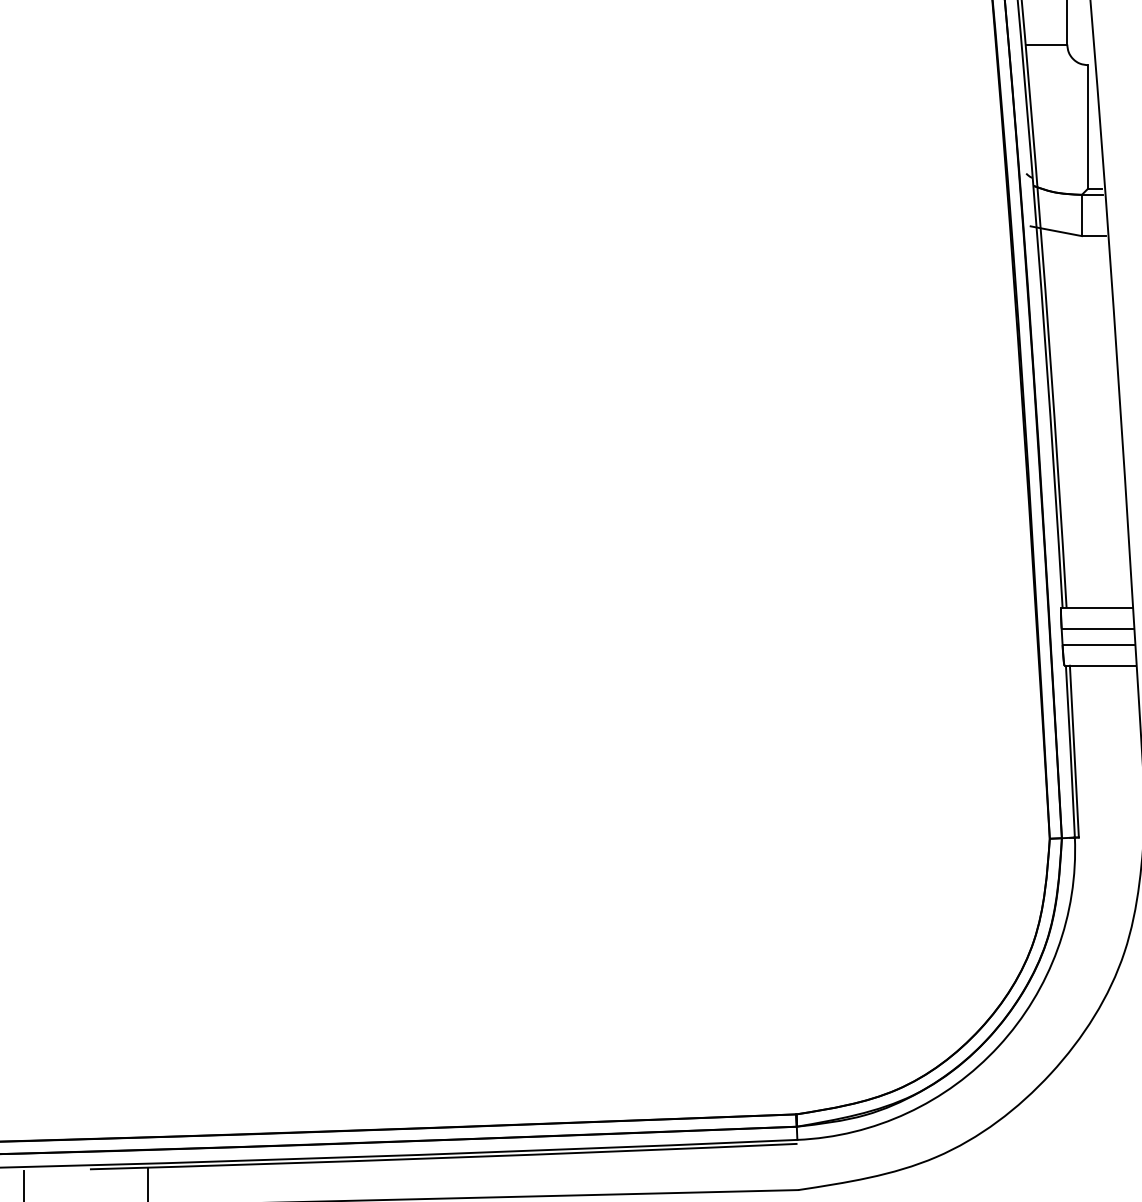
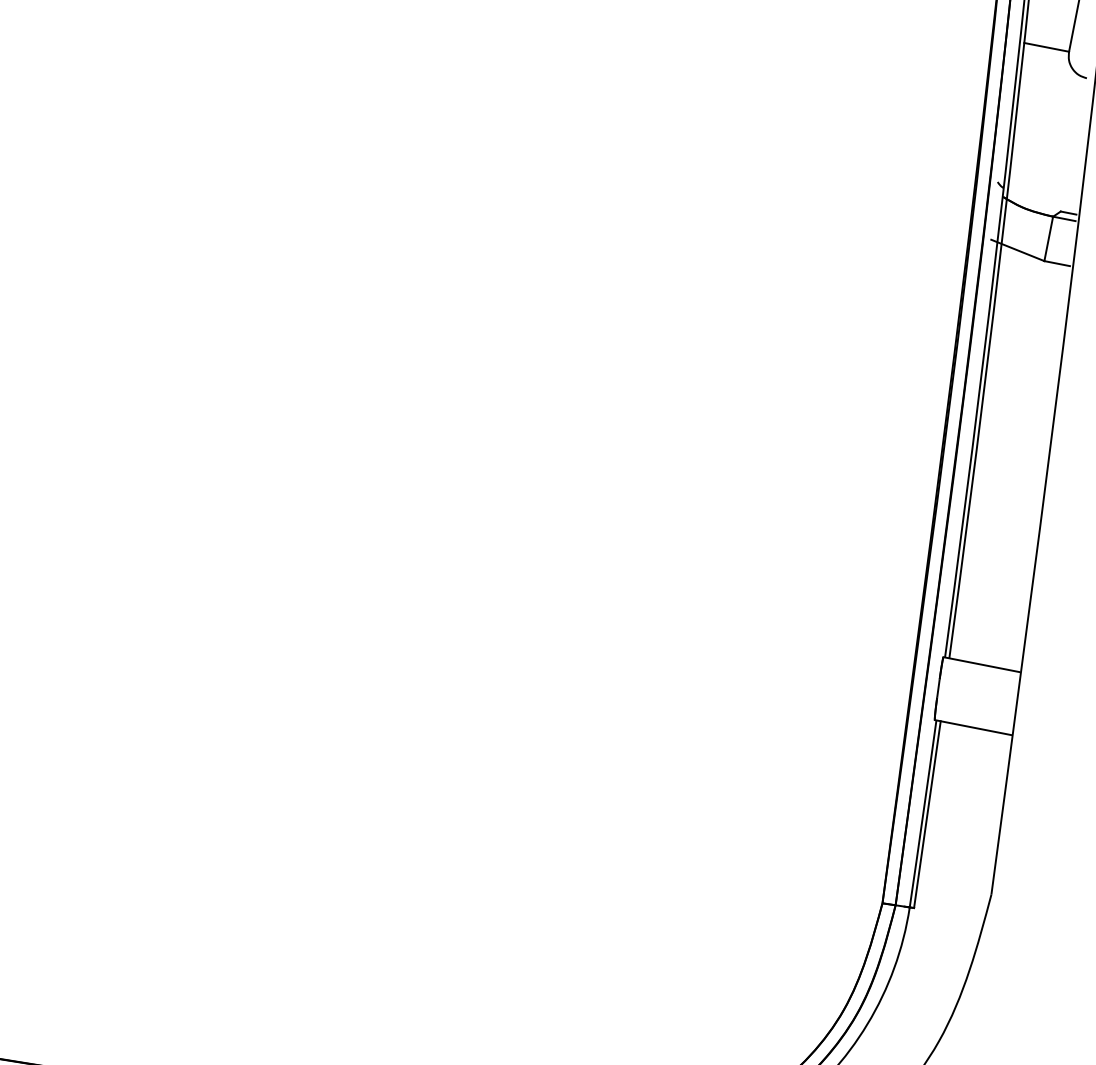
line: (1087, 126) -> (1073, 144), removed
line: (1096, 628) -> (977, 686), removed
line: (1098, 645) -> (975, 705), removed

